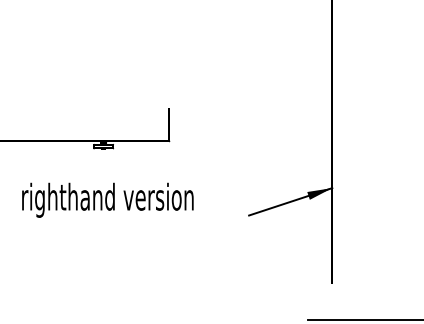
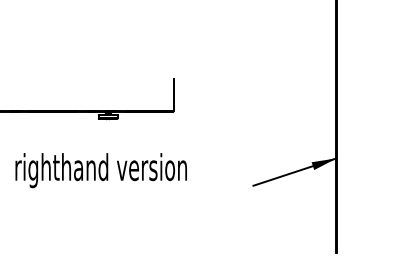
text: (107, 199) -> (100, 169), moved

